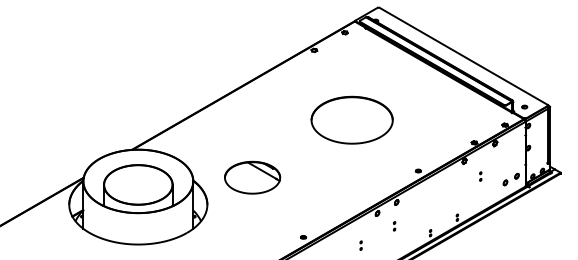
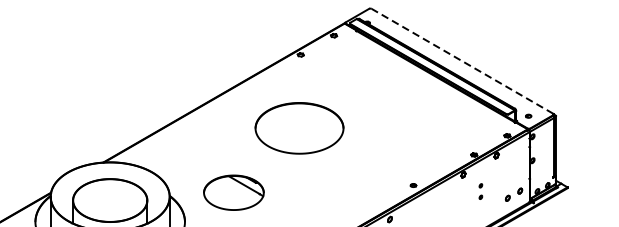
line: (463, 56) -> (462, 61), solid -> dashed
part: (351, 119) -> (298, 127), moved
part: (480, 176) -> (480, 191), size x1.6

